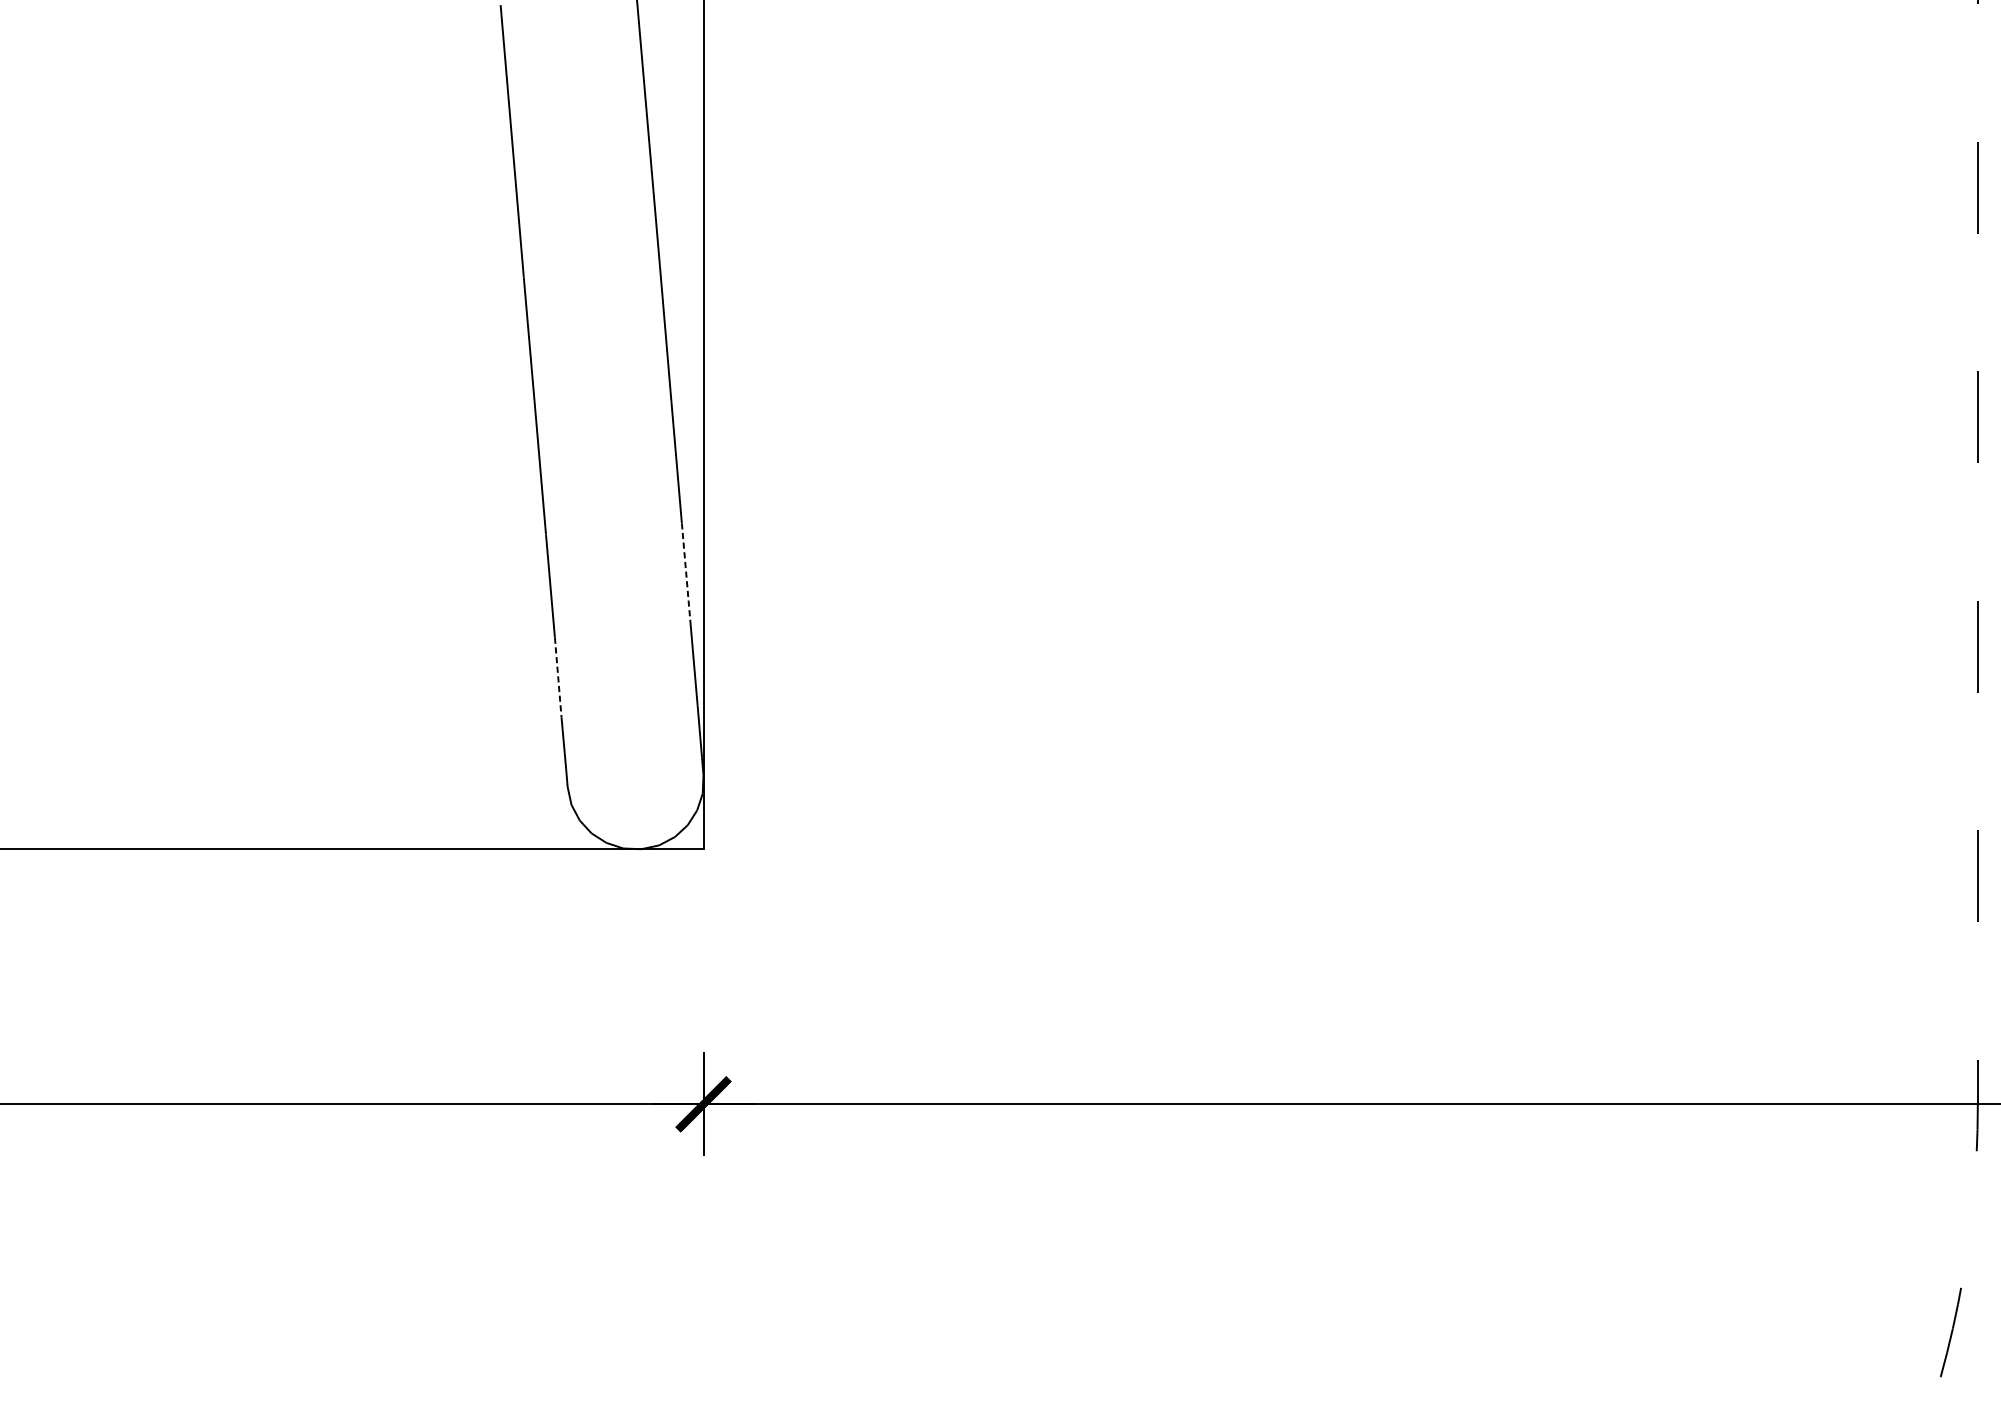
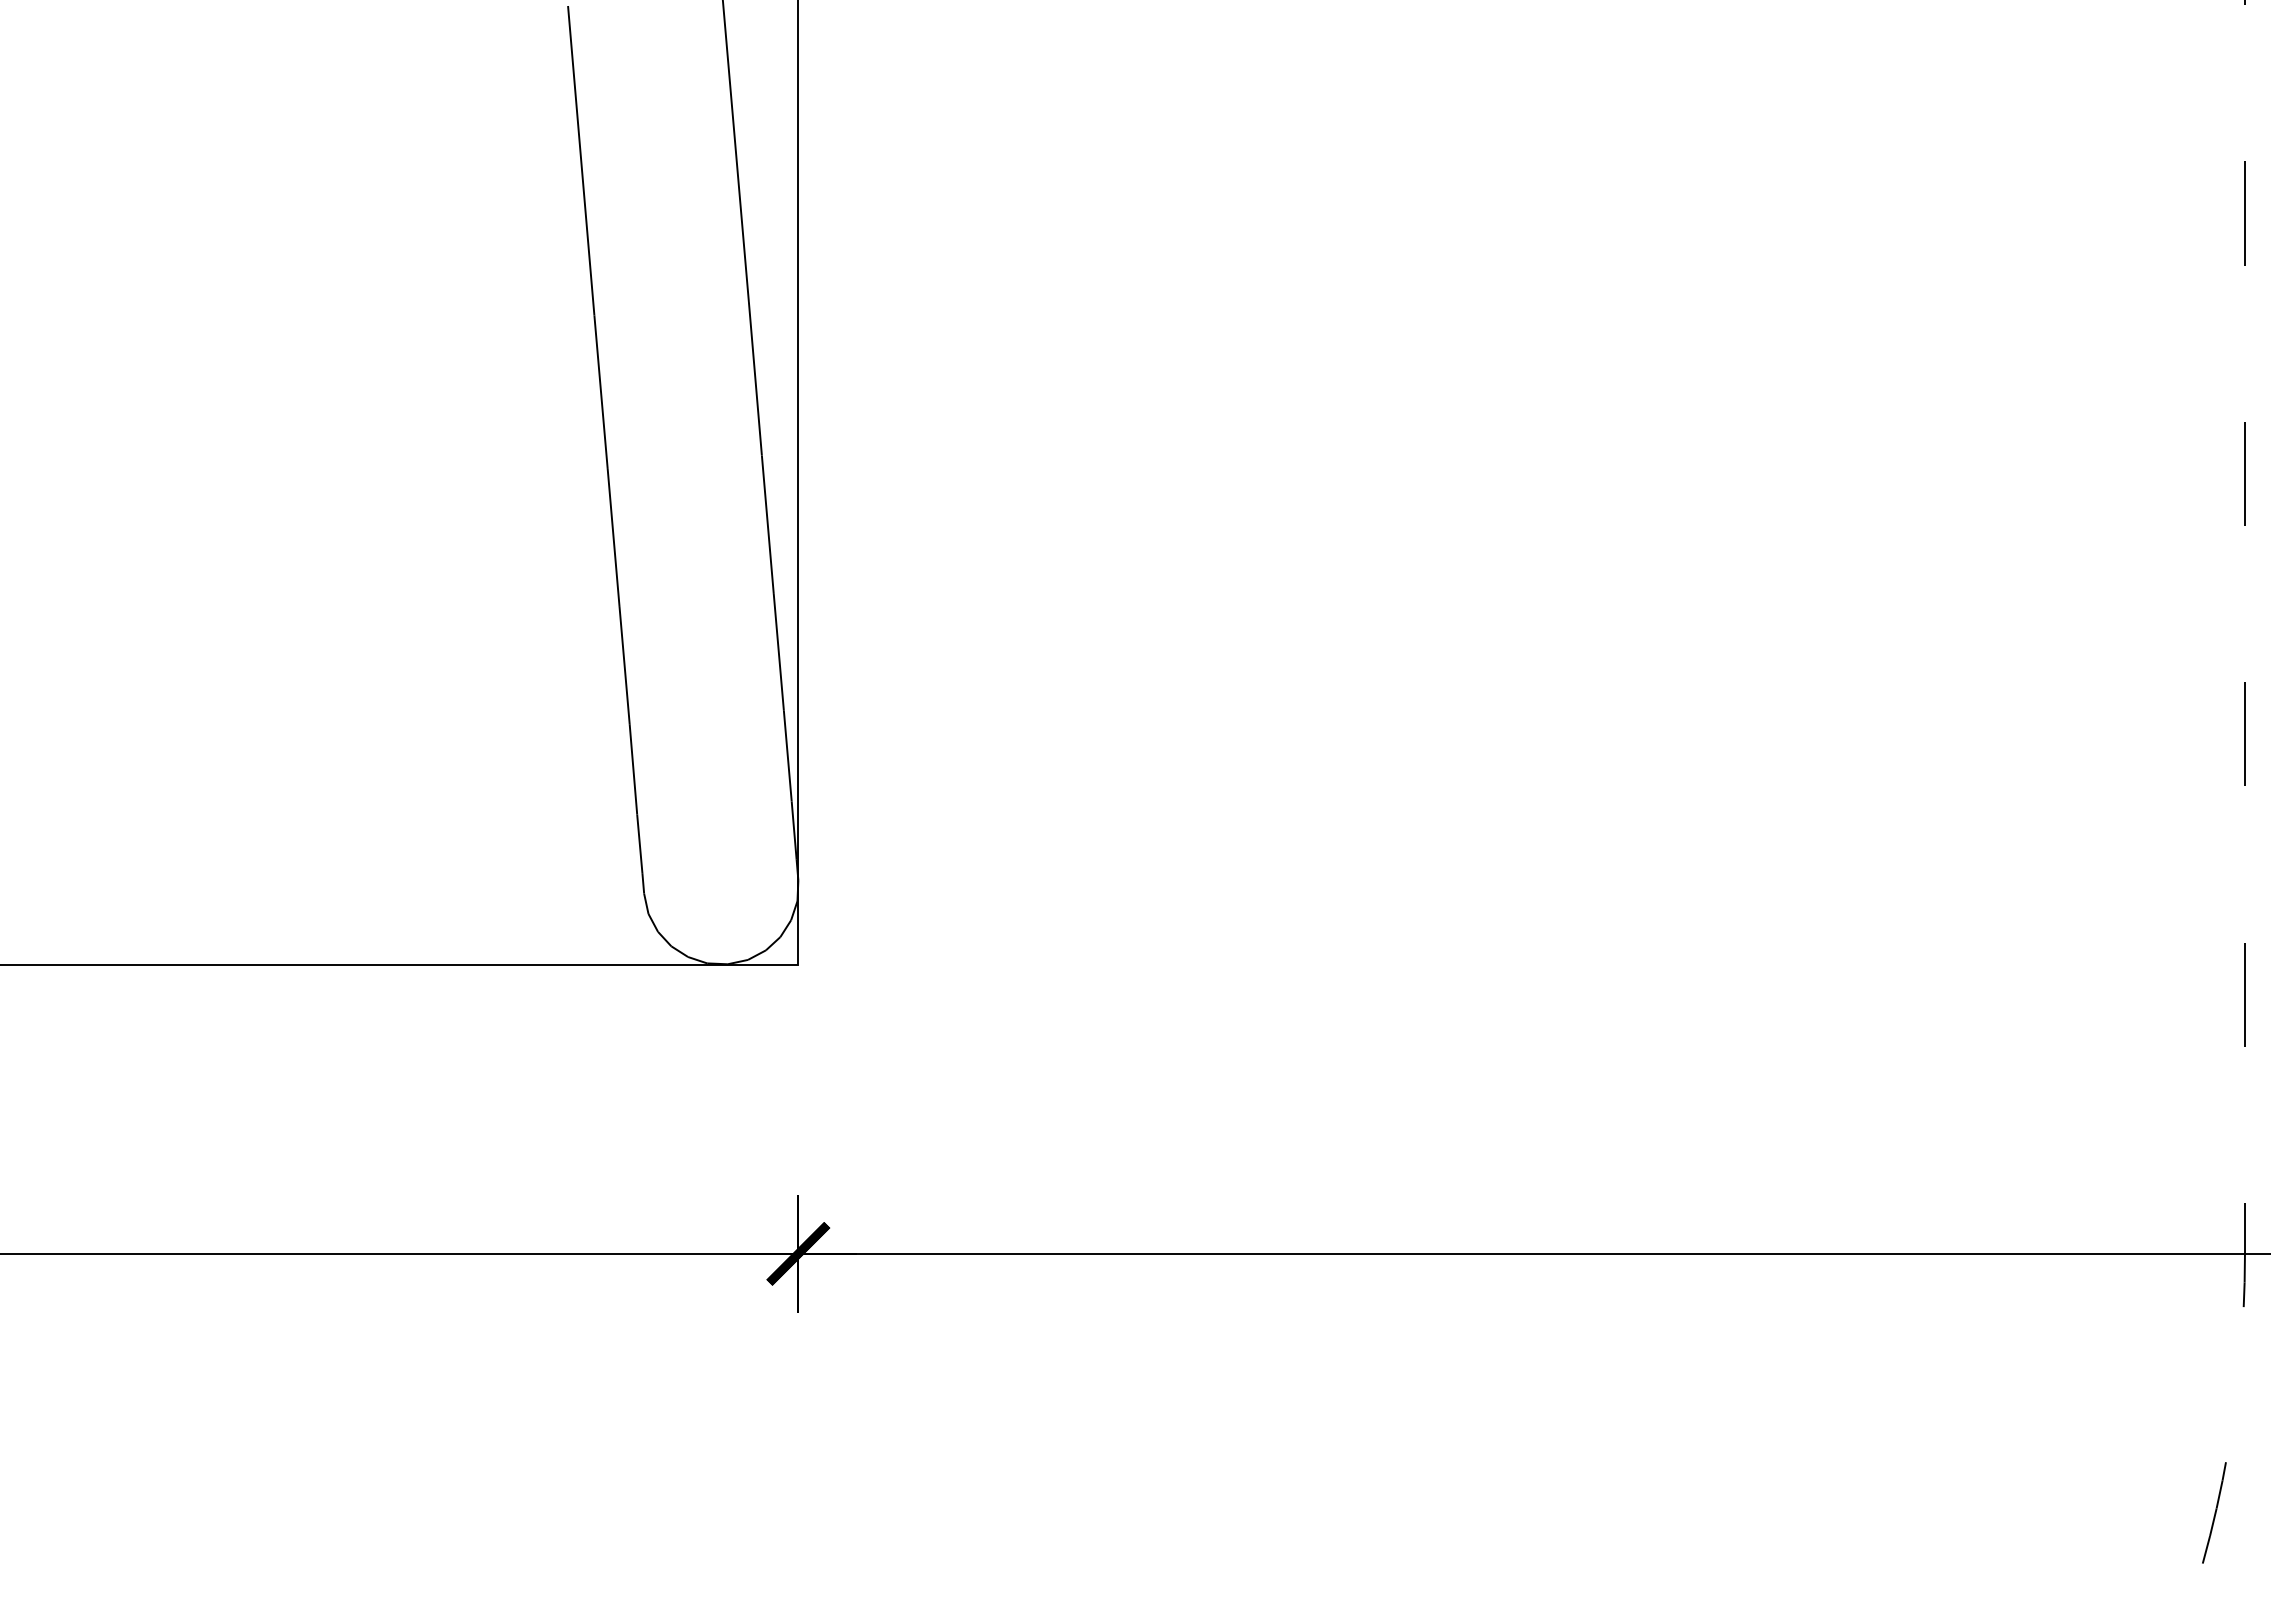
line: (686, 574) -> (778, 652), dashed -> solid
line: (558, 677) -> (633, 769), dashed -> solid

